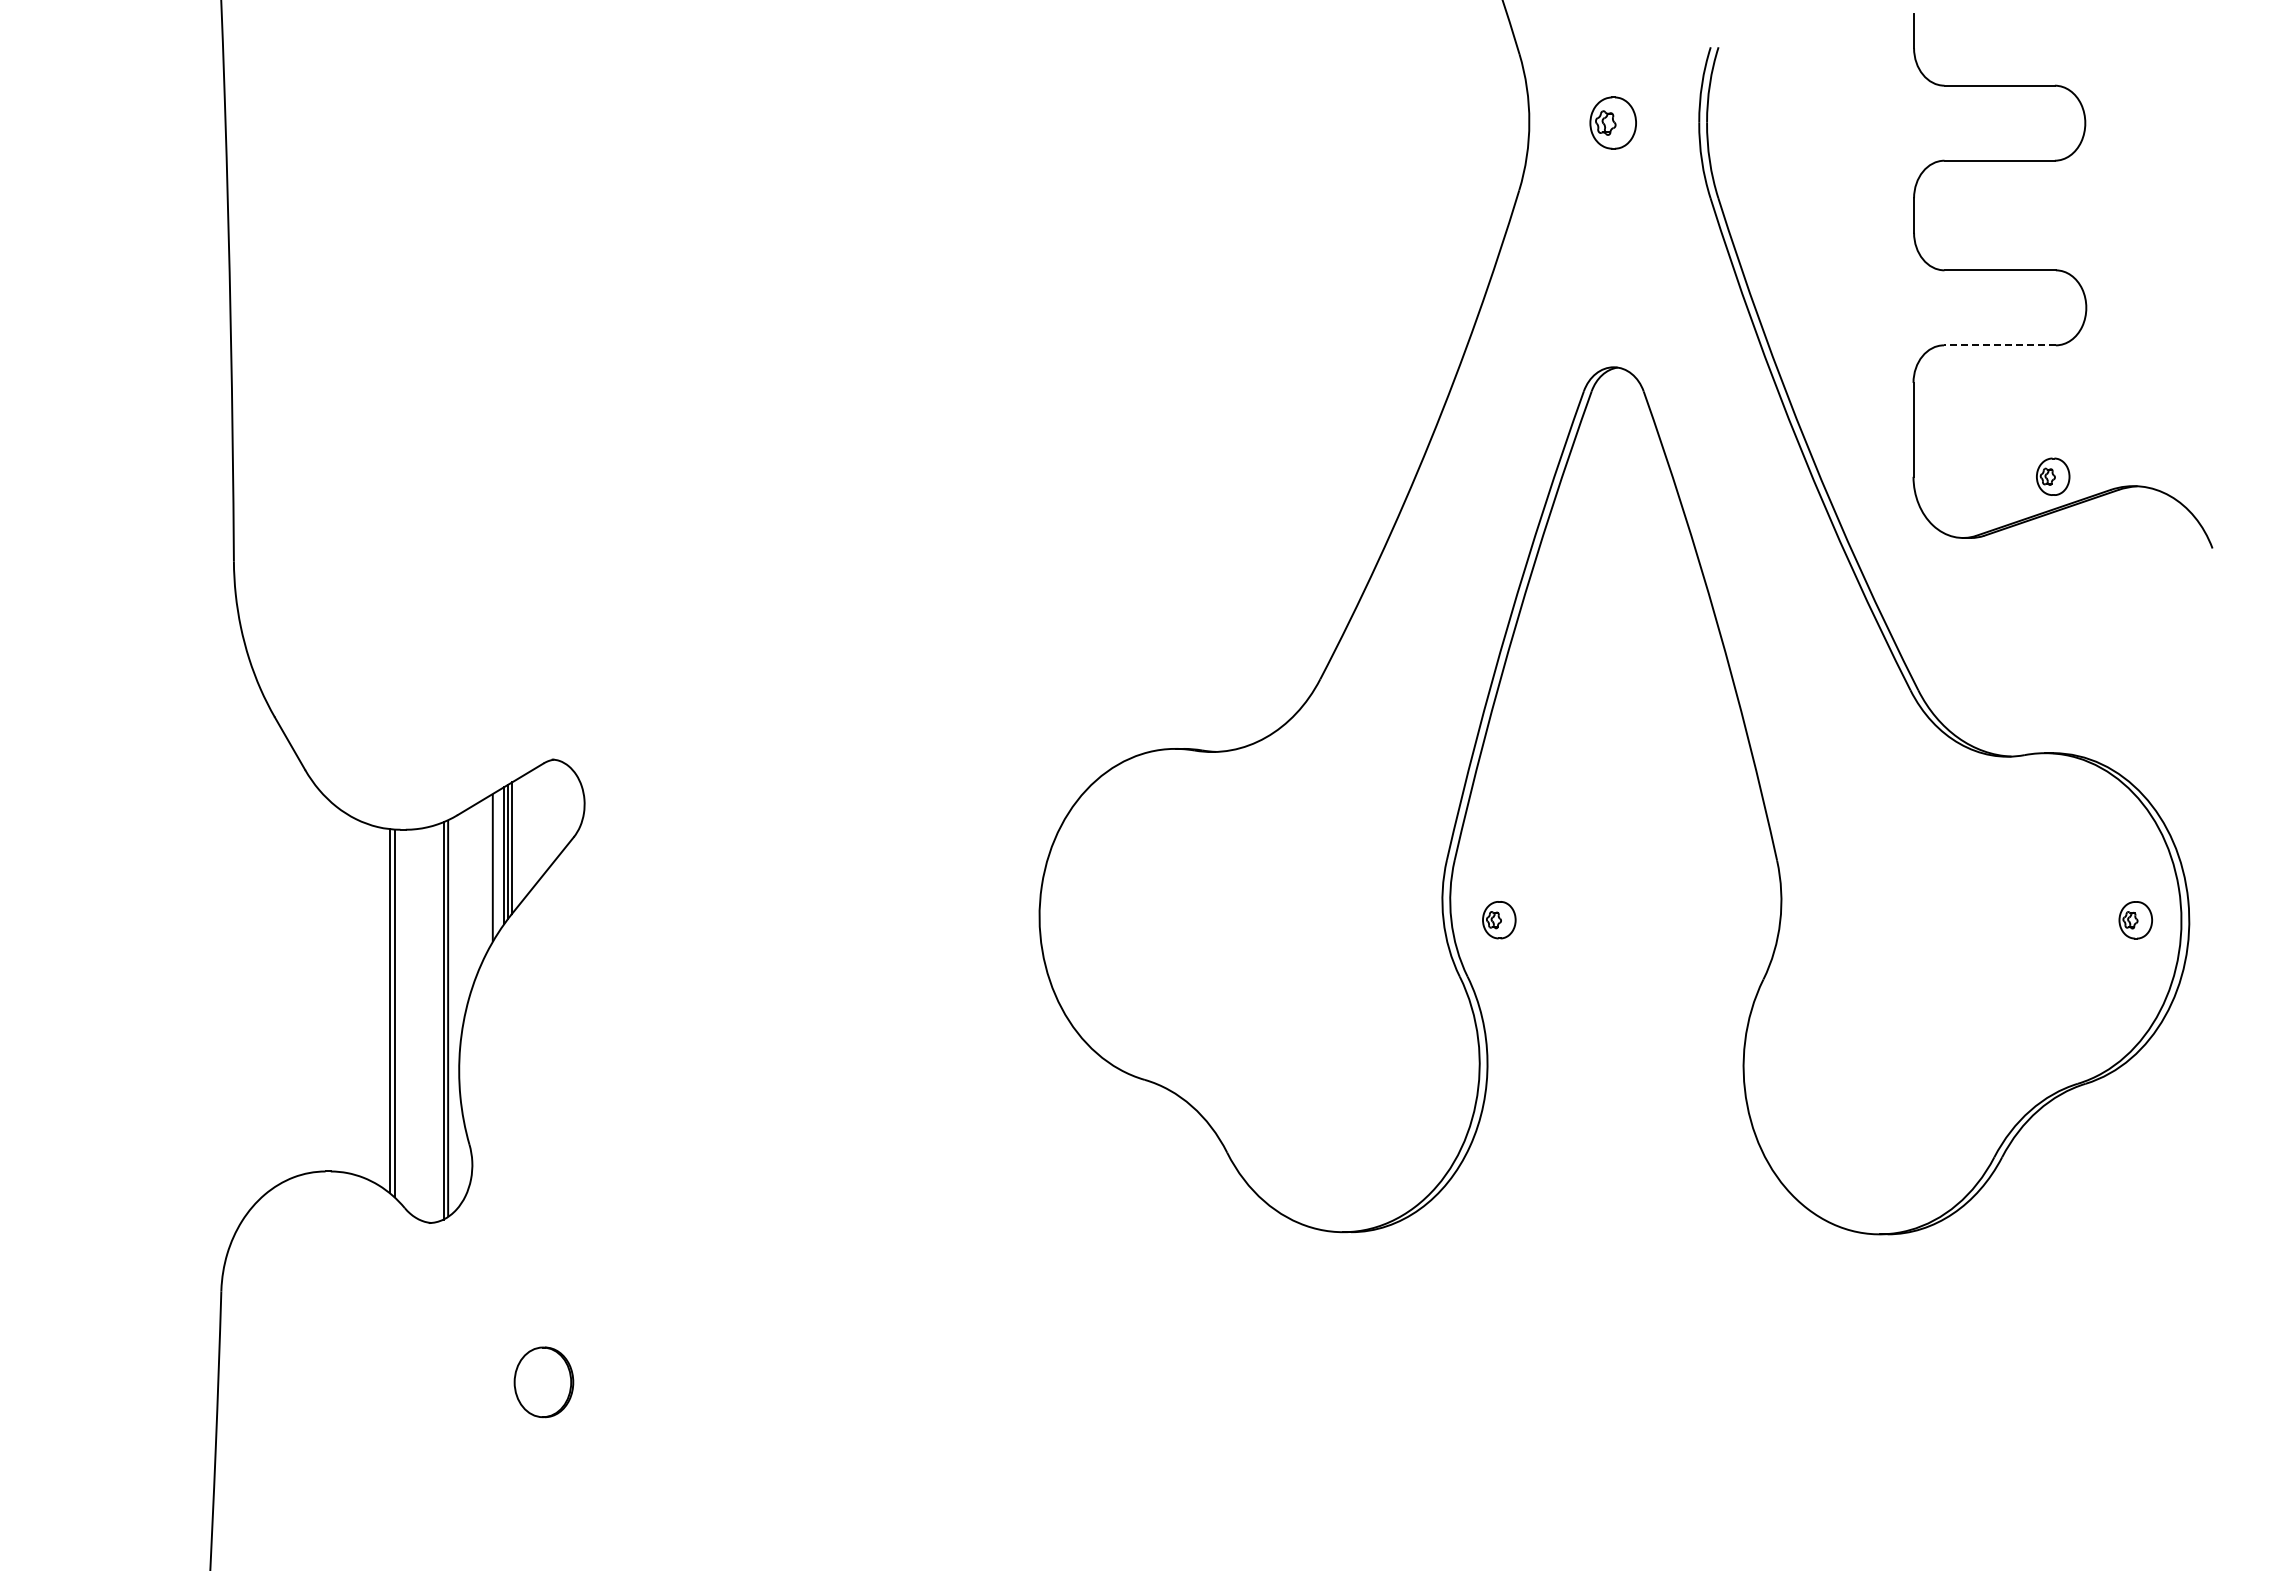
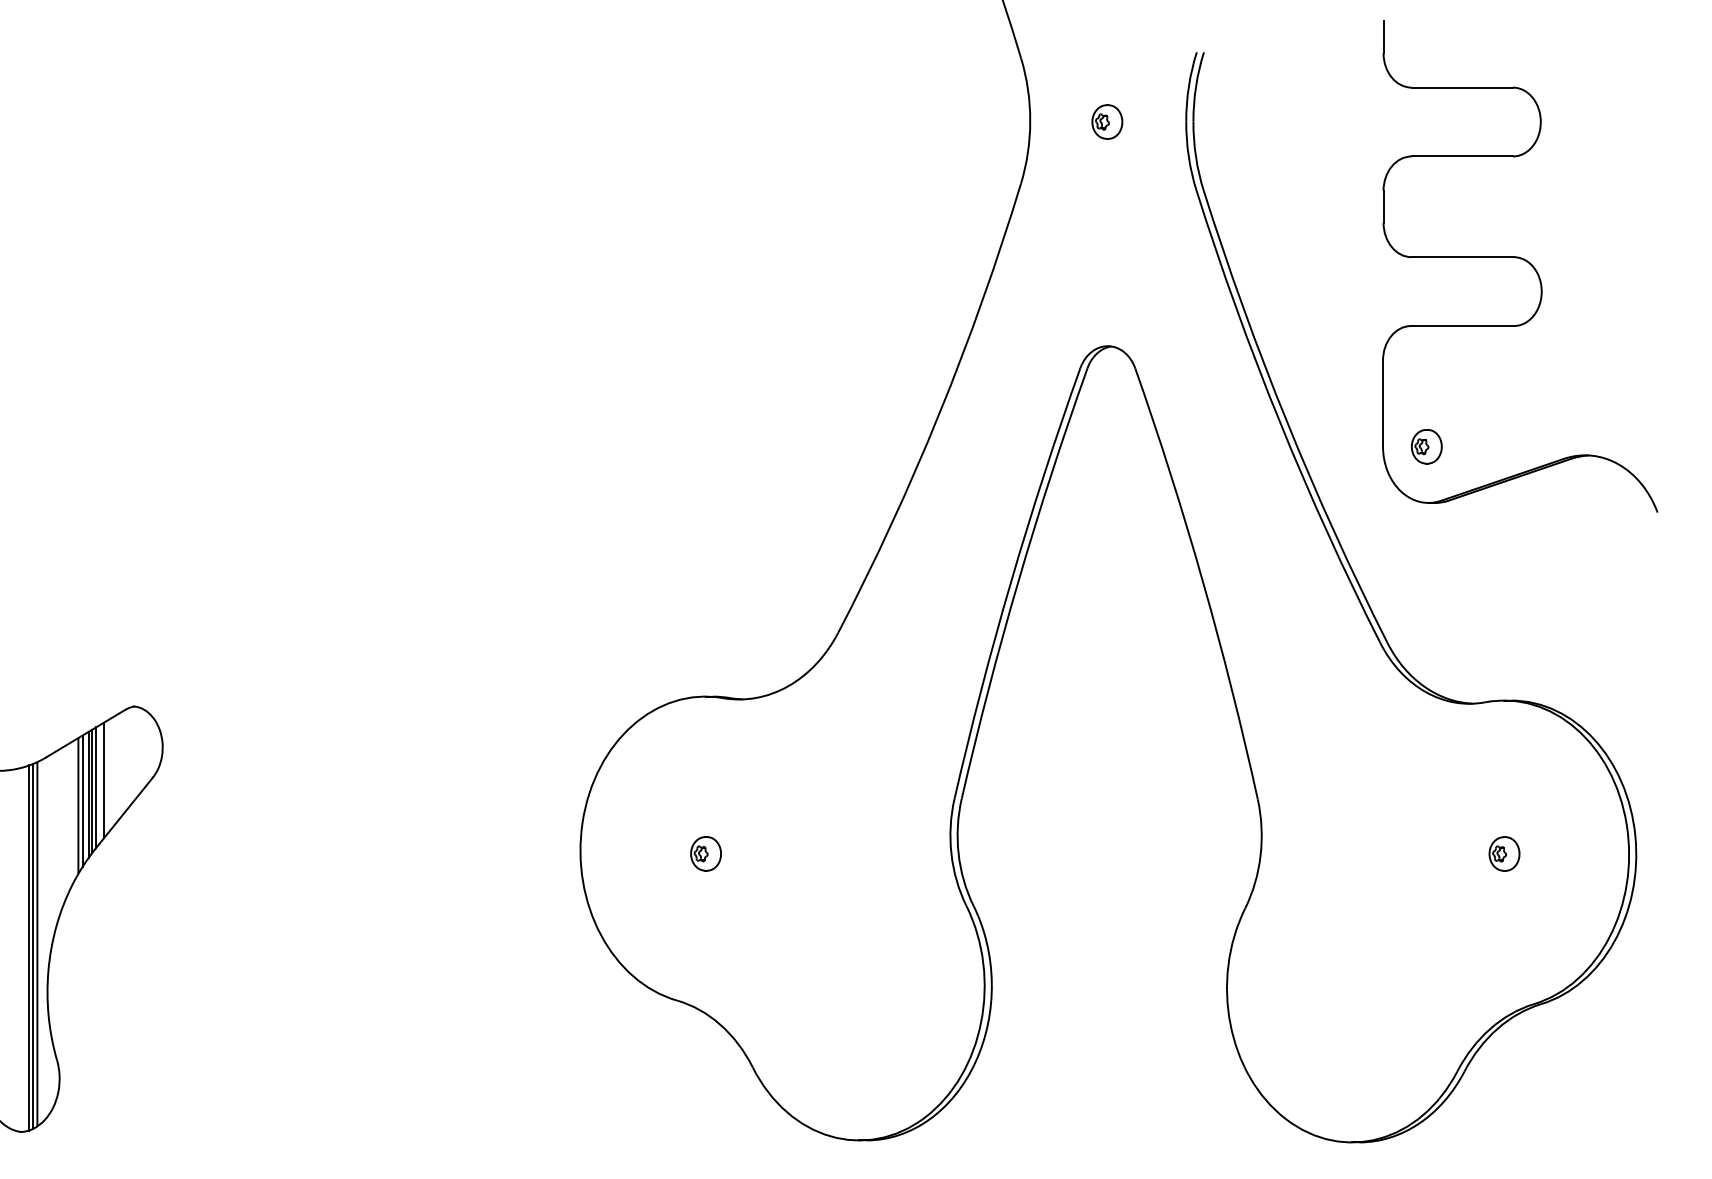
part: (1613, 123) -> (1107, 122), size x0.71
line: (1999, 345) -> (1461, 326), dashed -> solid
part: (2053, 476) -> (1427, 446), moved
line: (520, 839) -> (103, 779), added
line: (497, 862) -> (82, 800), added
part: (1499, 920) -> (706, 854), moved
part: (2135, 920) -> (1504, 854), moved
line: (439, 1022) -> (29, 947), added

